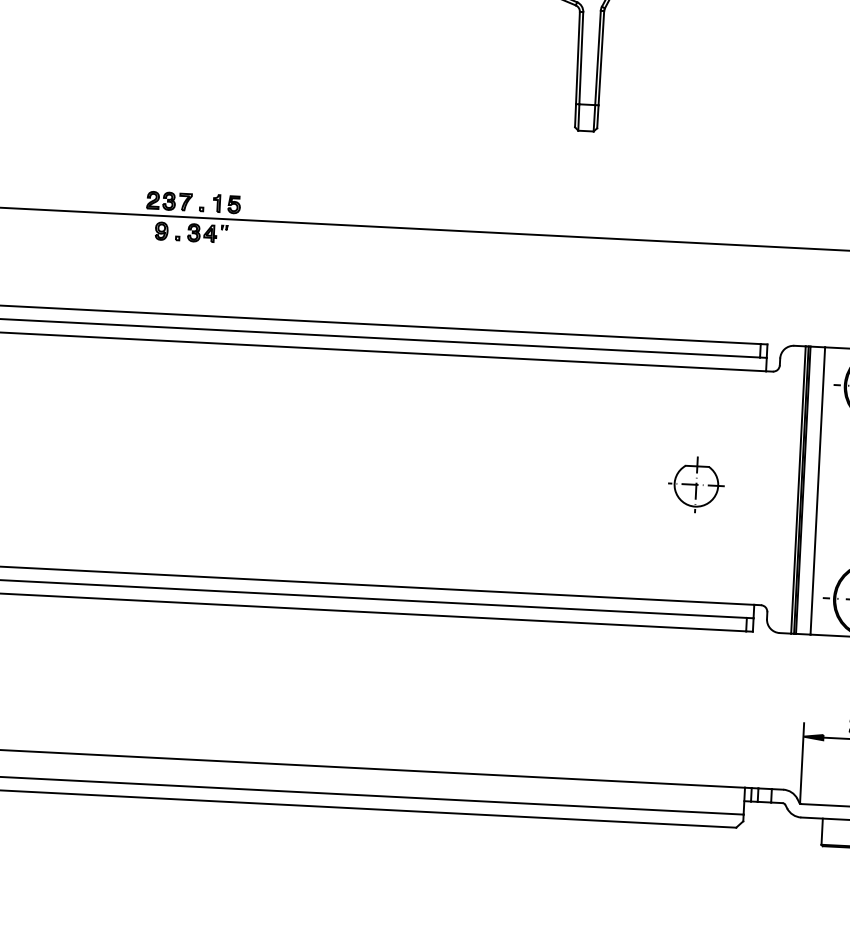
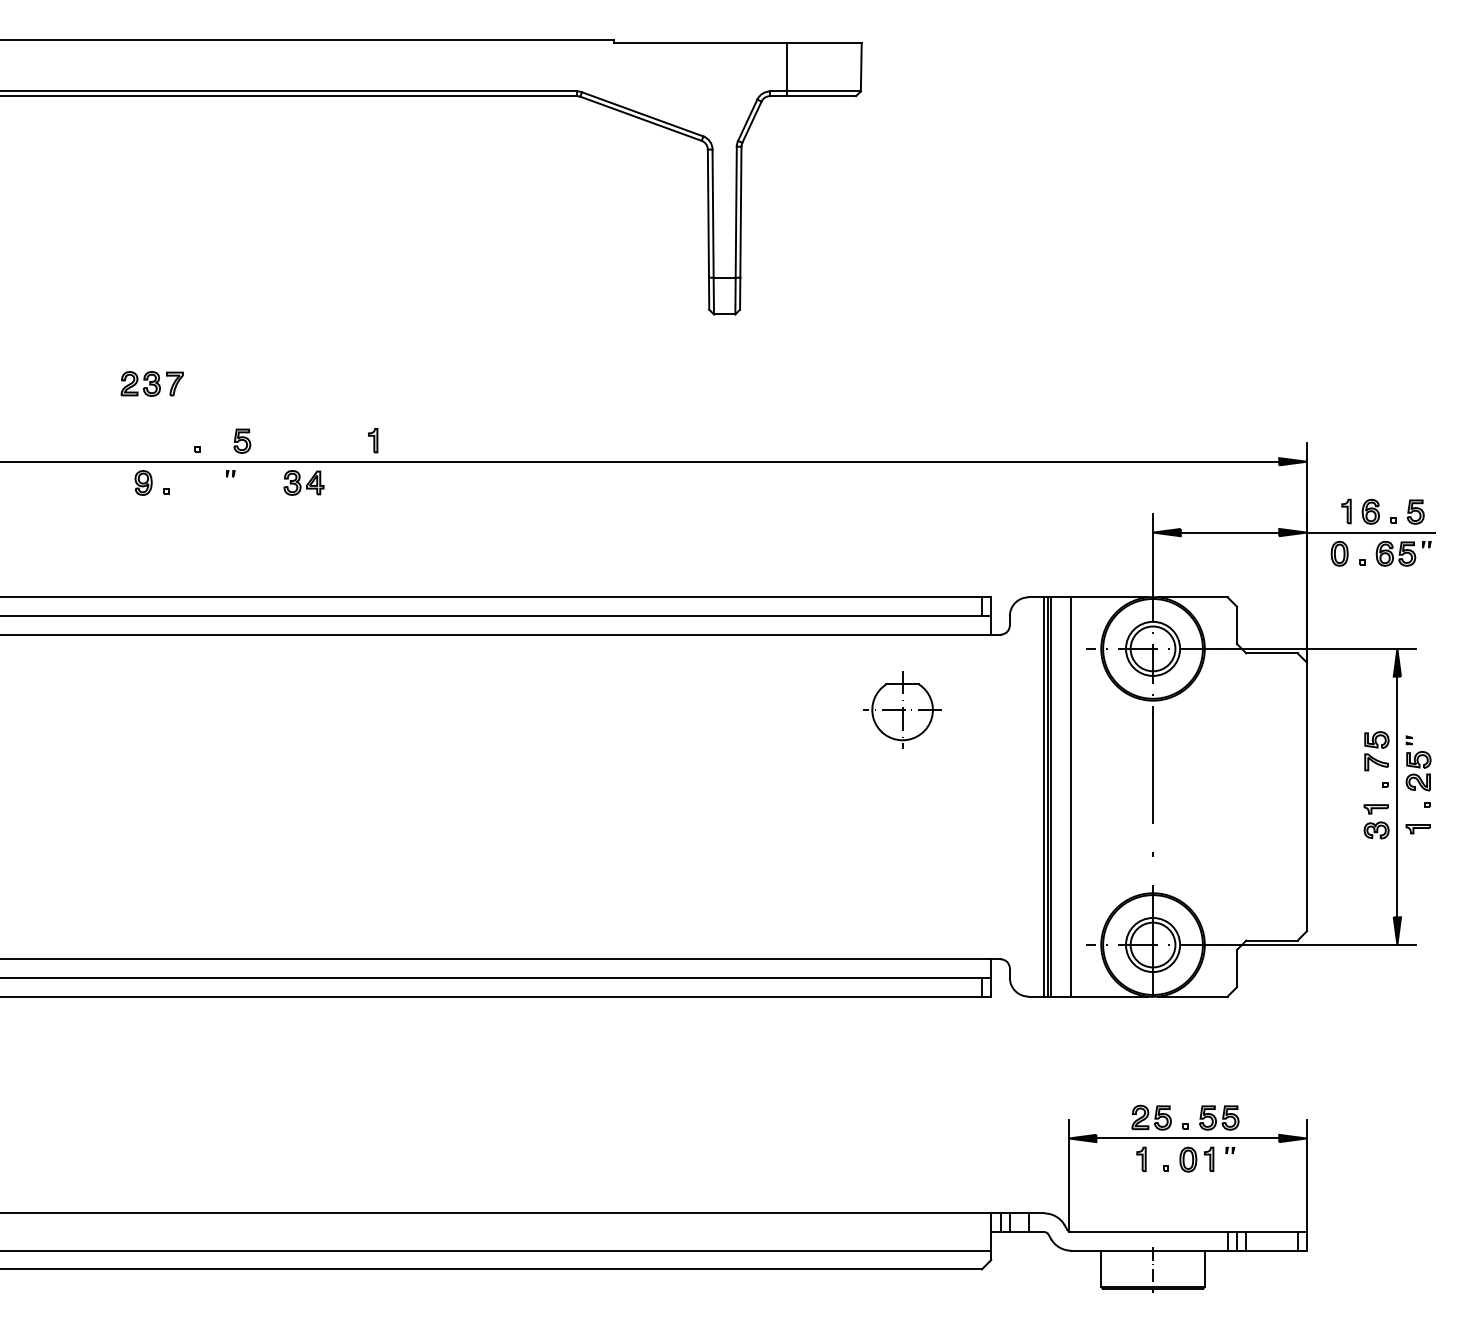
part: (168, 200) -> (151, 383), moved
part: (217, 203) -> (373, 440), moved
part: (201, 232) -> (303, 482), moved
part: (696, 484) -> (902, 709), moved

